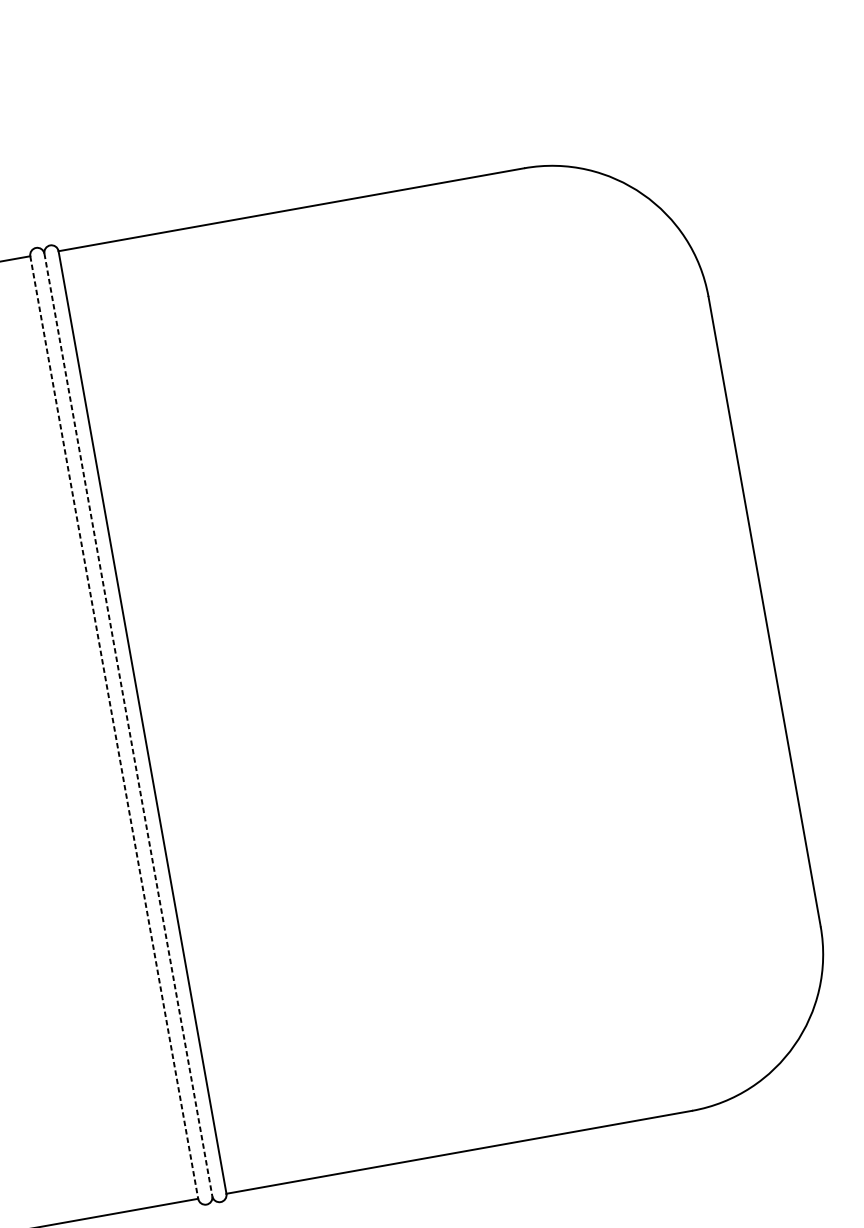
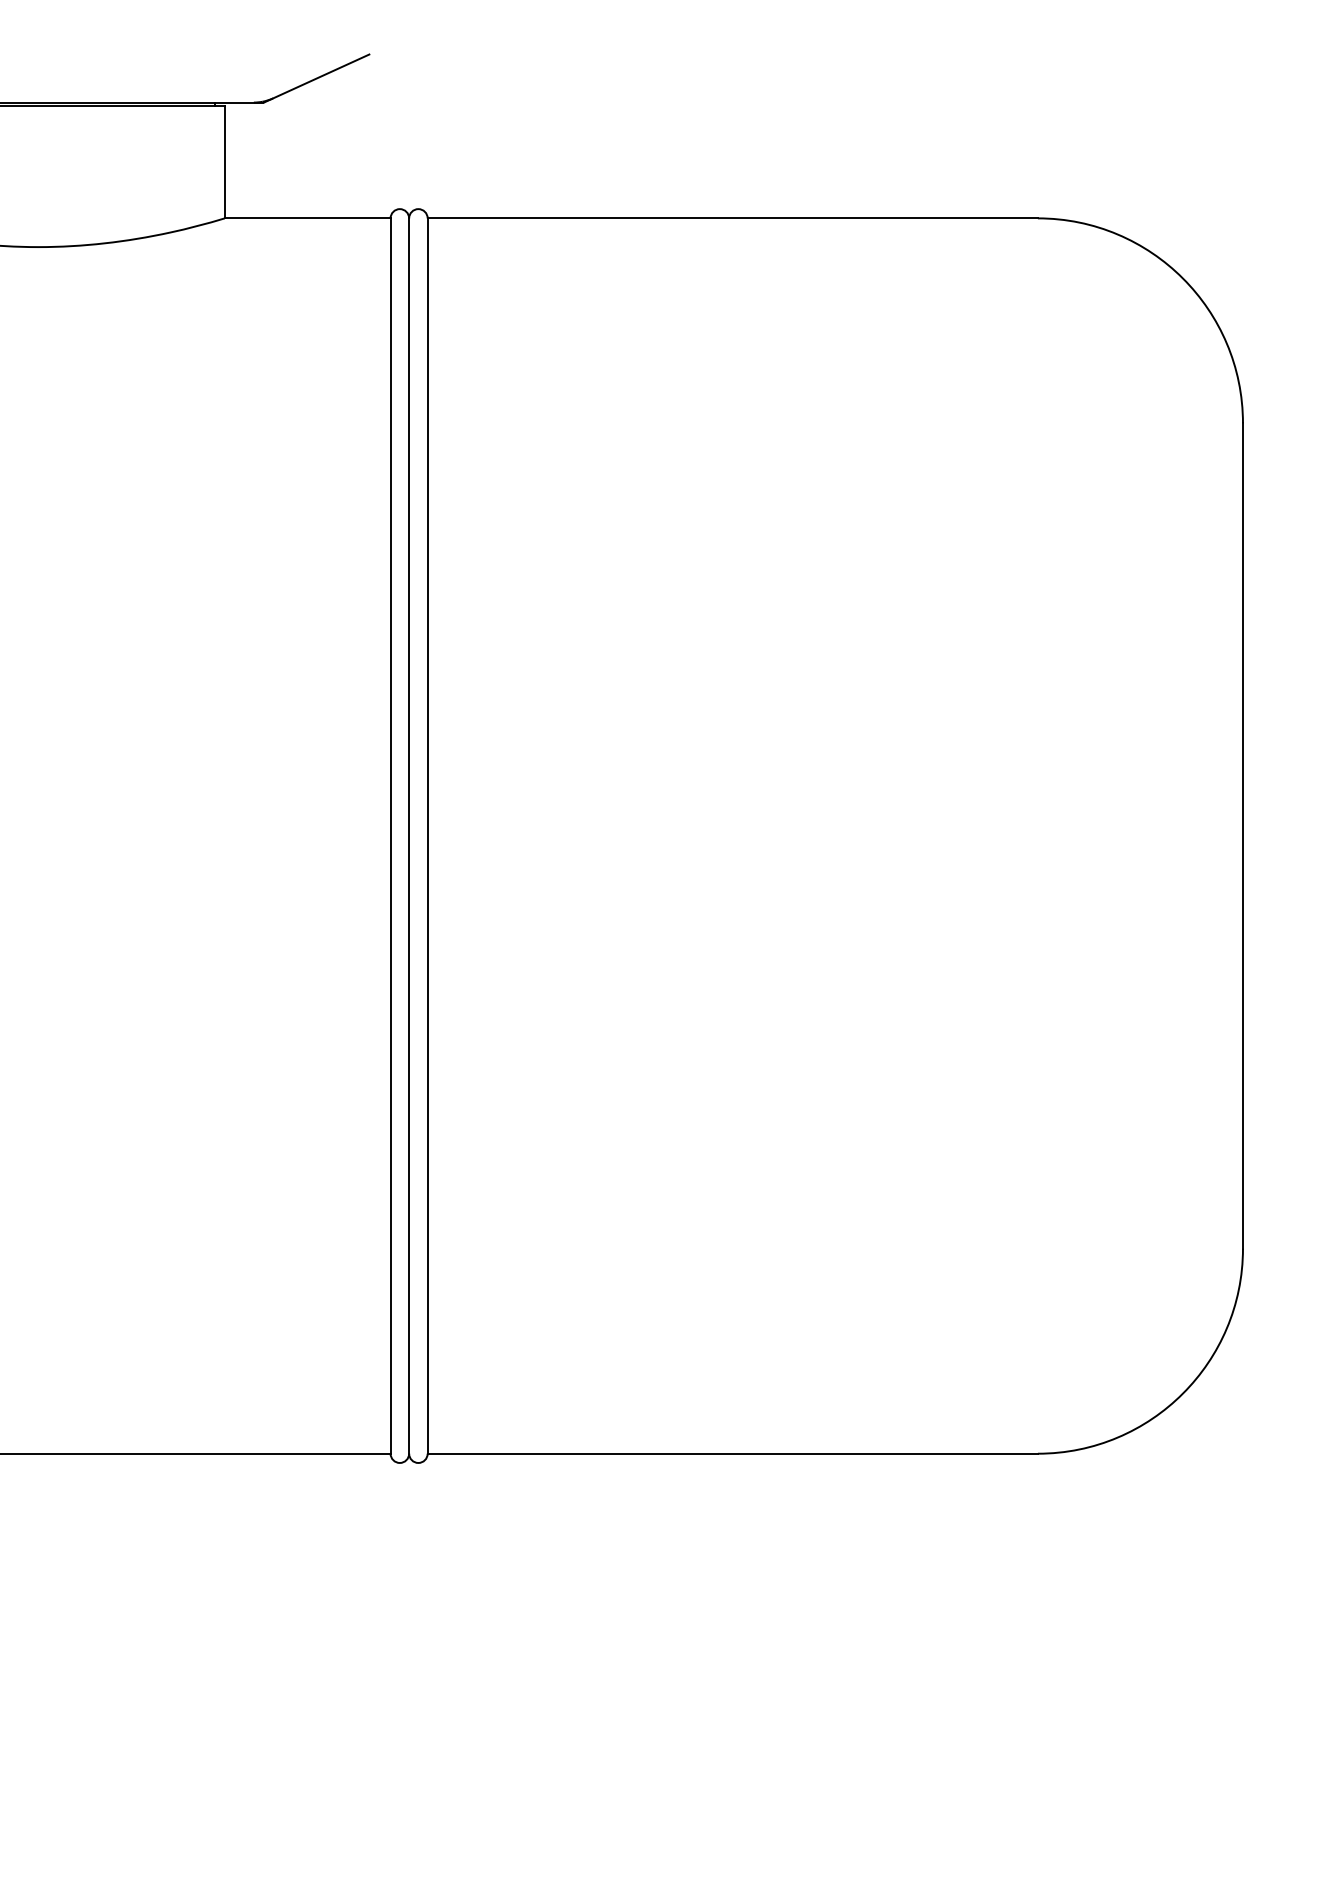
line: (128, 725) -> (409, 836), dashed -> solid
line: (114, 727) -> (390, 836), dashed -> solid

